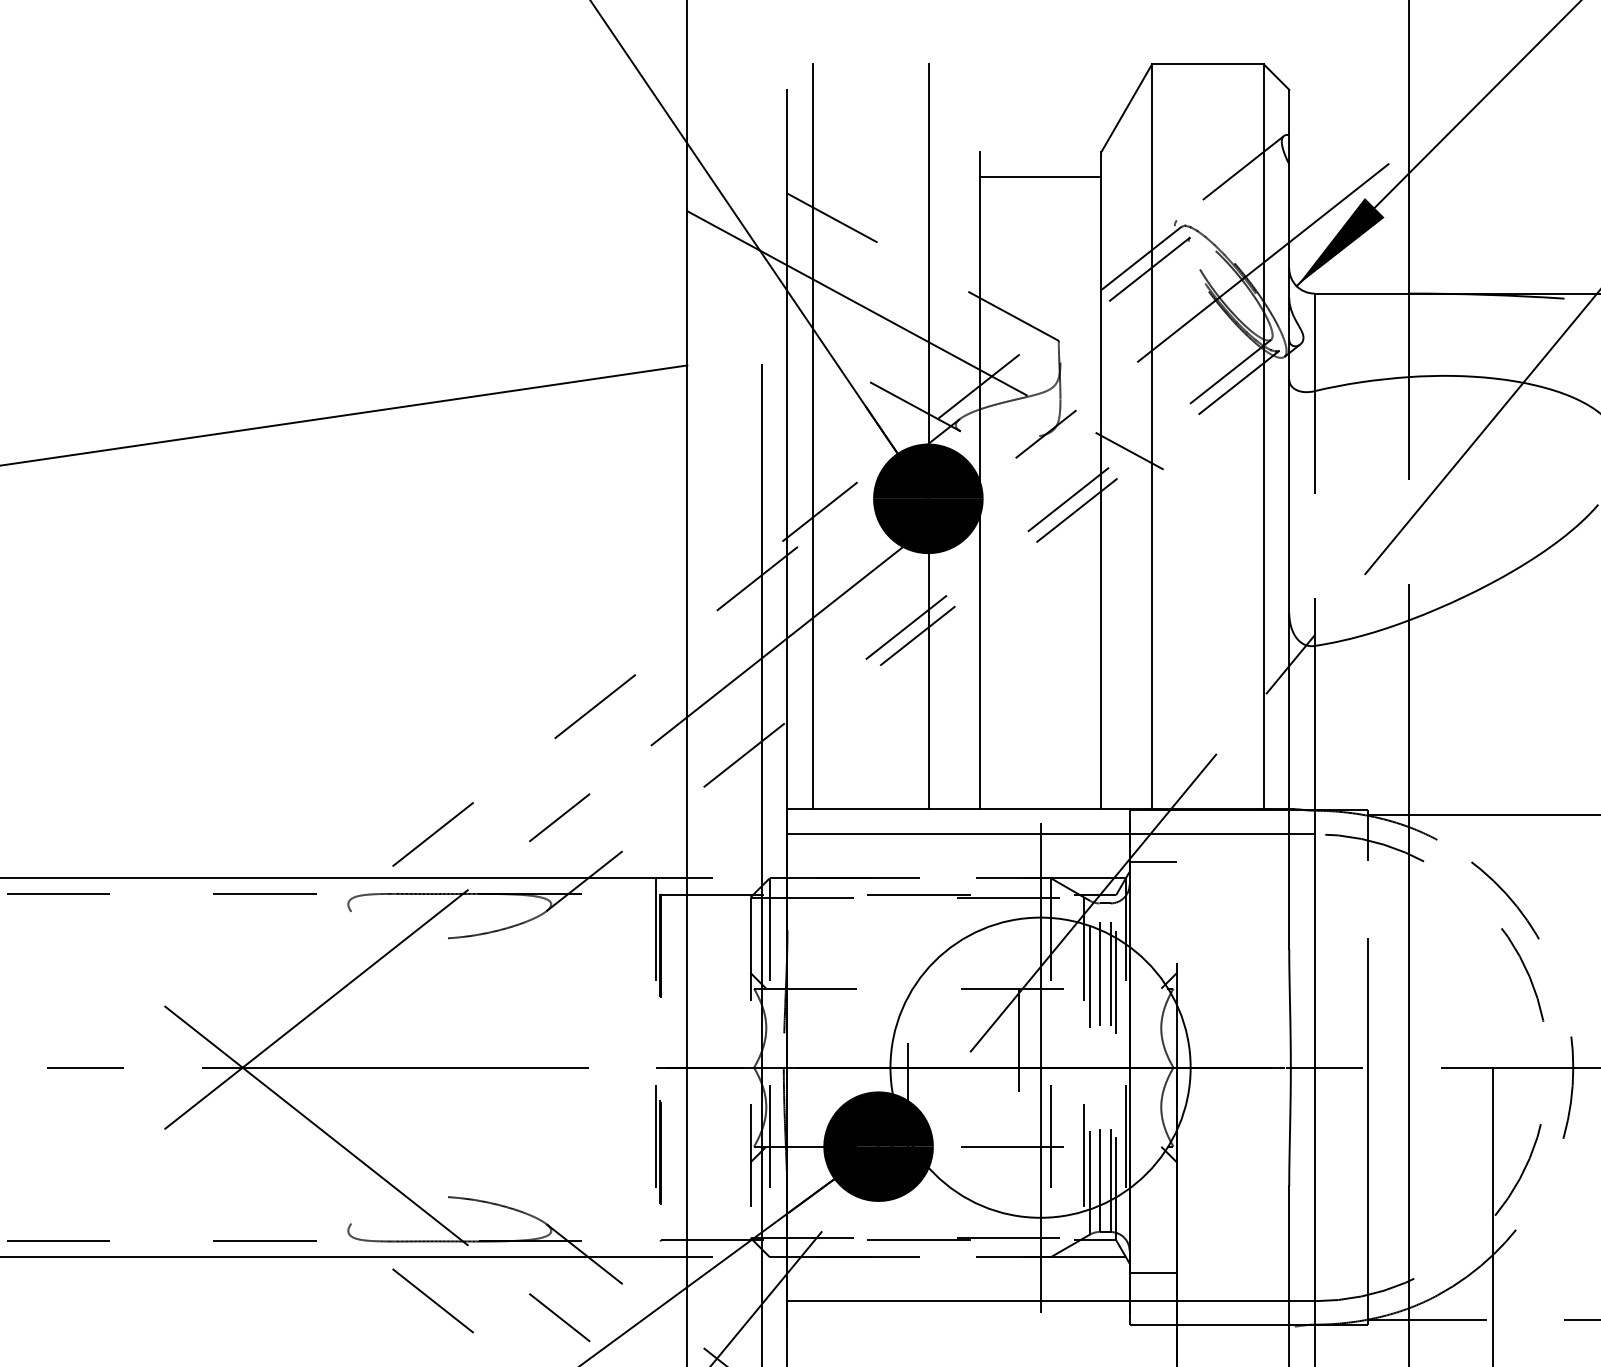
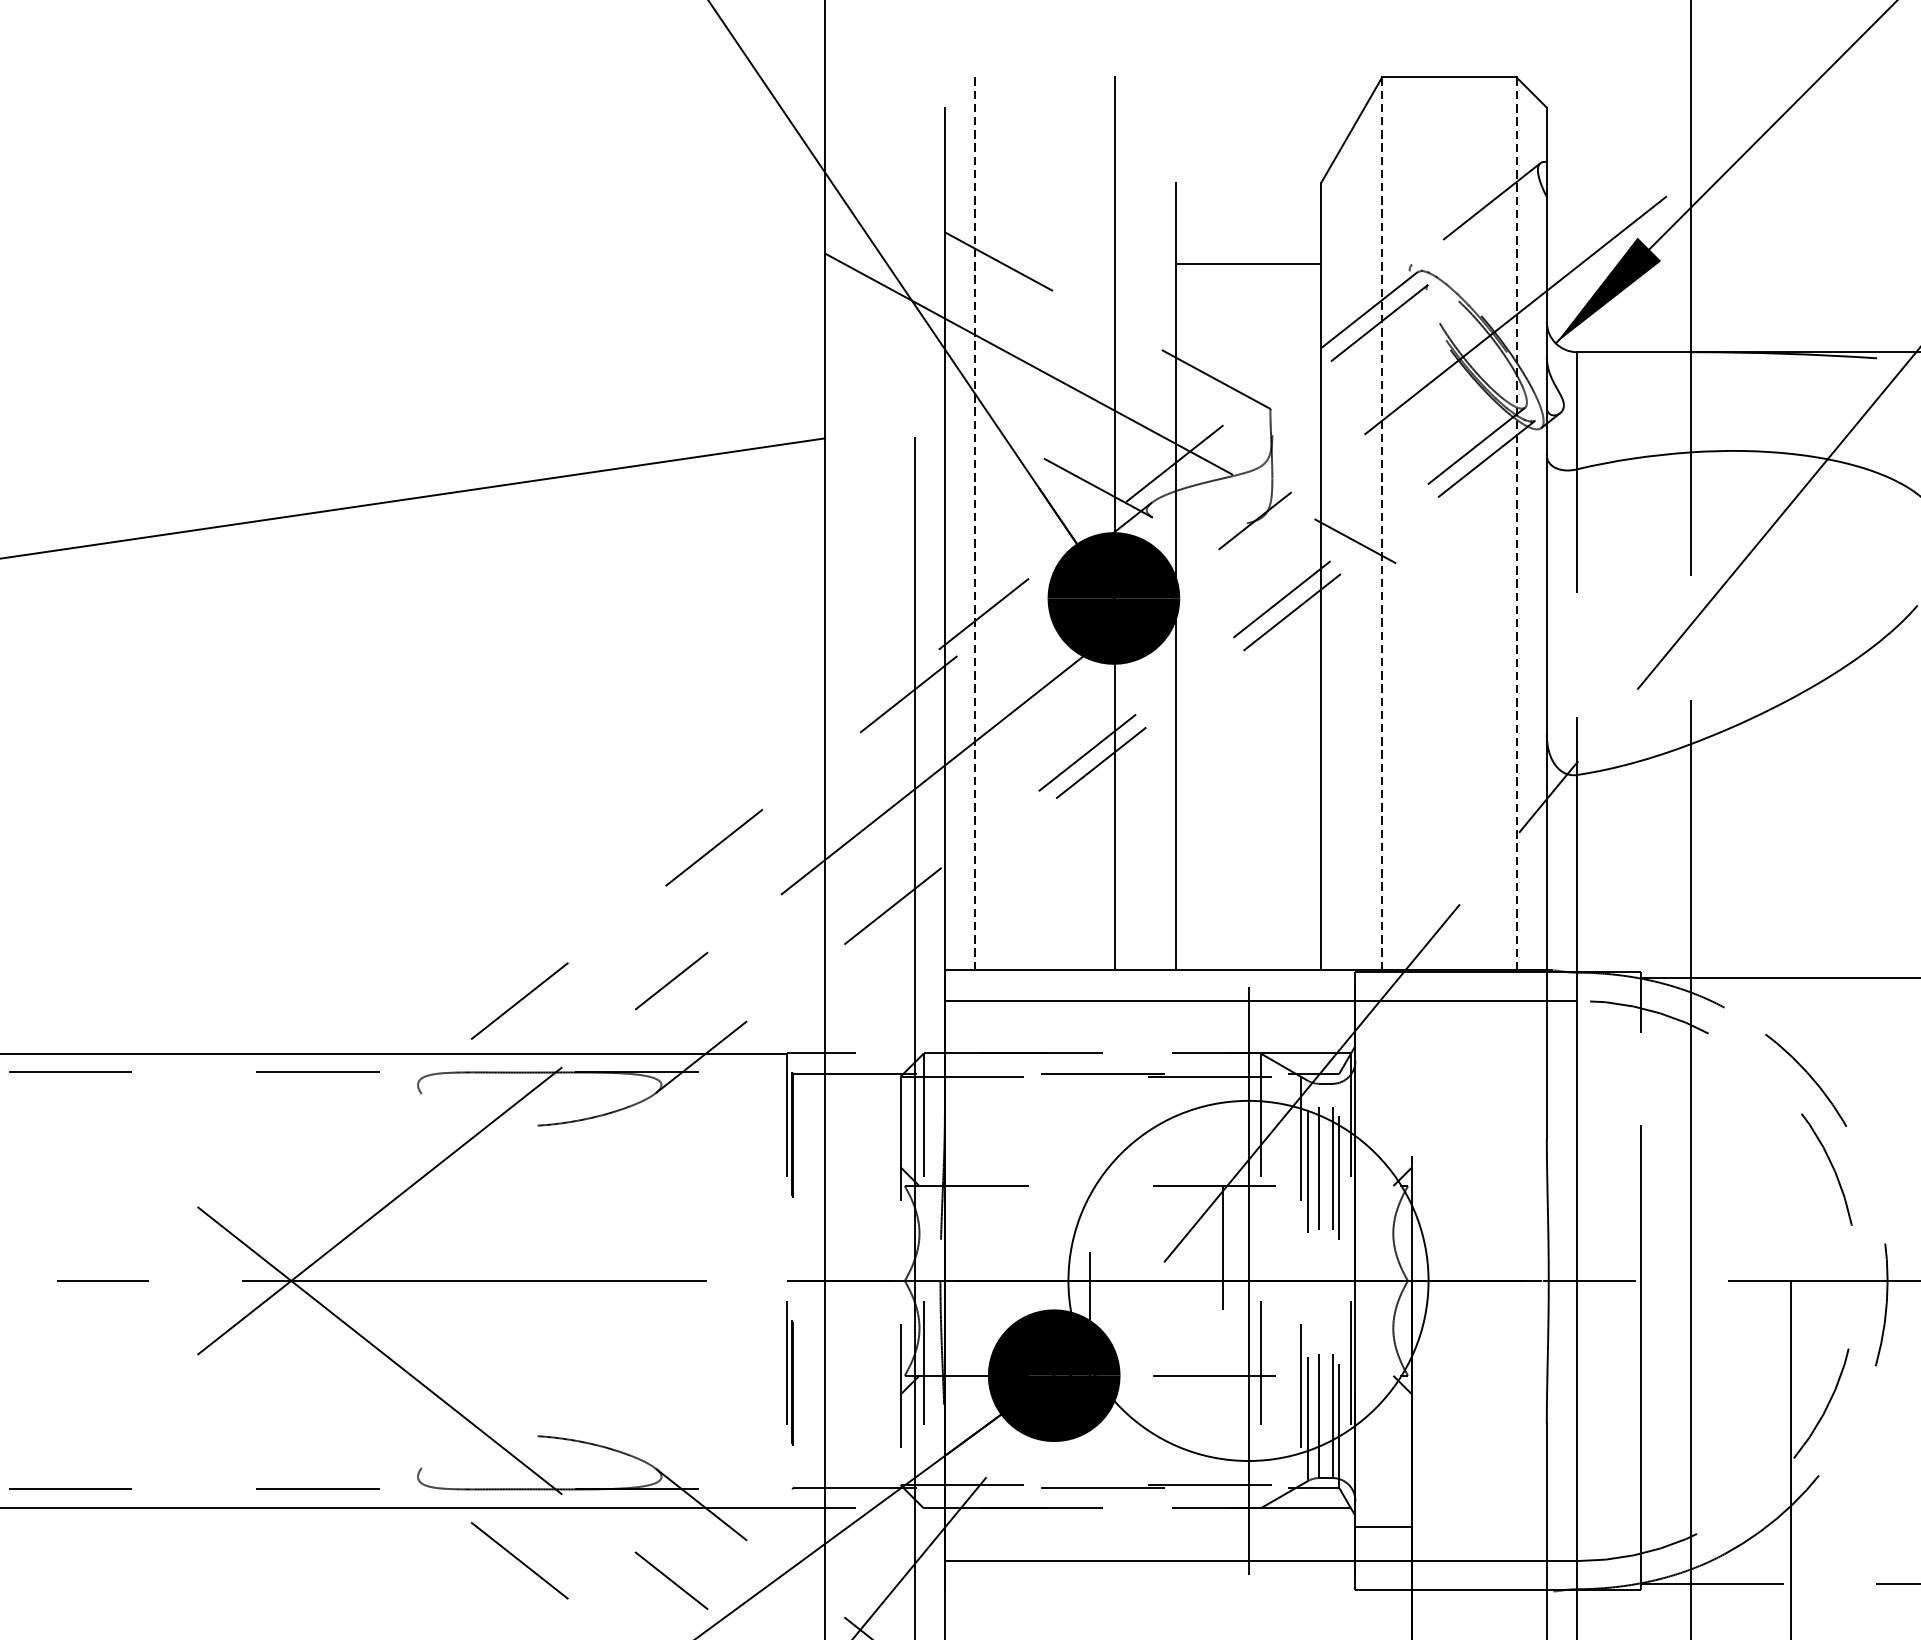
line: (1040, 177) -> (1248, 264), moved
line: (1263, 436) -> (1515, 523), solid -> dashed
line: (812, 437) -> (974, 524), solid -> dashed
line: (1151, 437) -> (1381, 524), solid -> dashed
line: (1153, 862) -> (1383, 1034), removed

